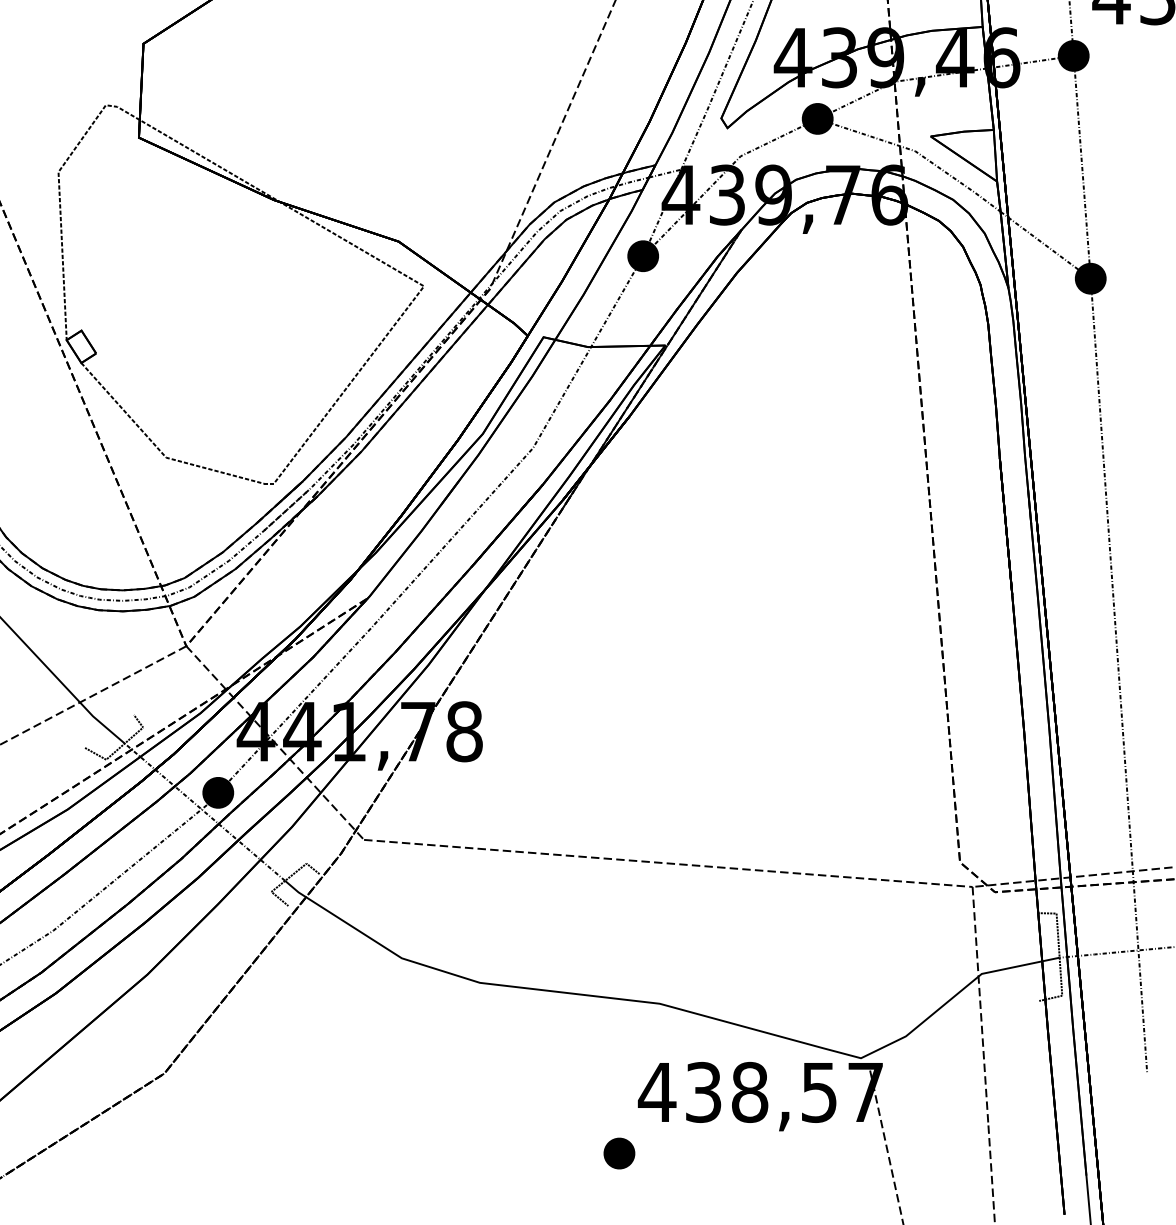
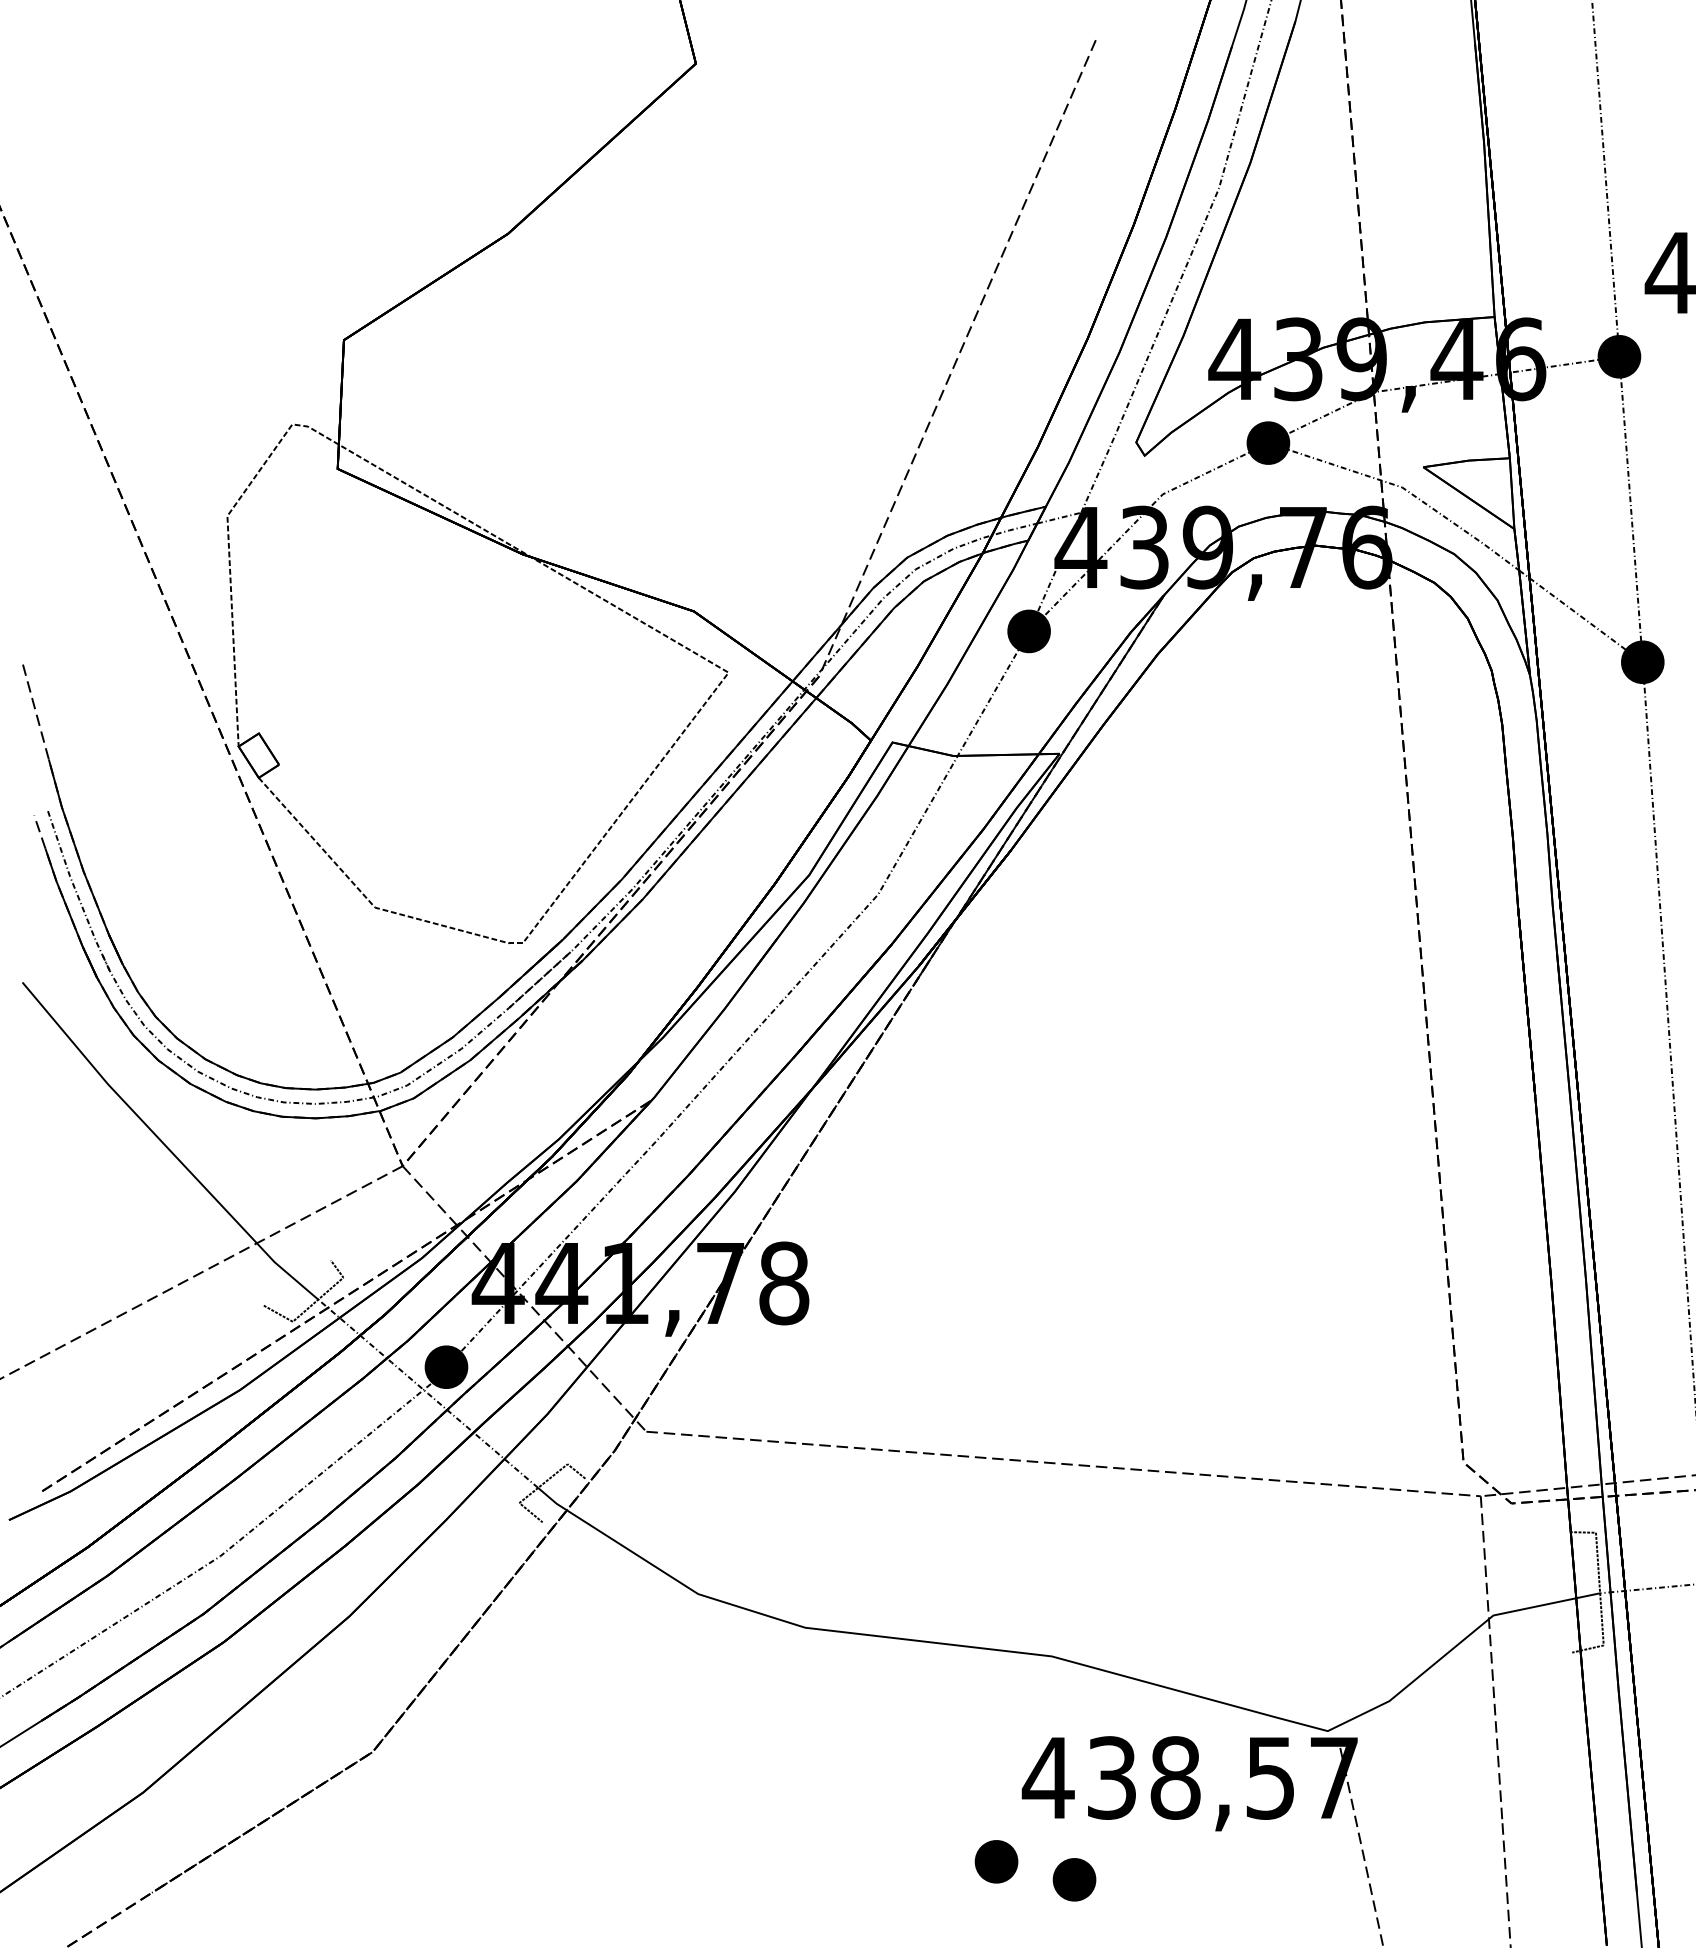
part: (676, 1166) -> (1074, 1879), added

